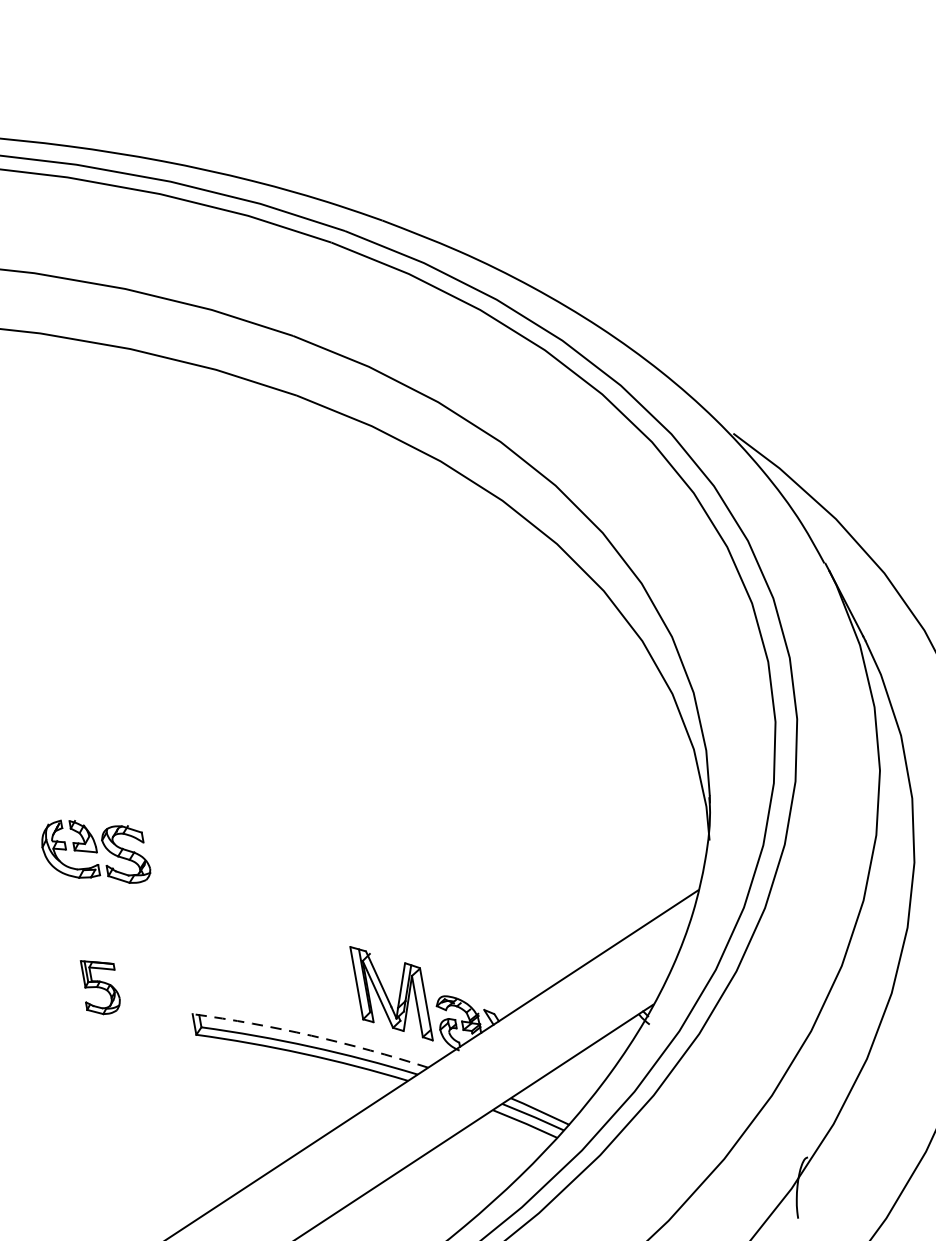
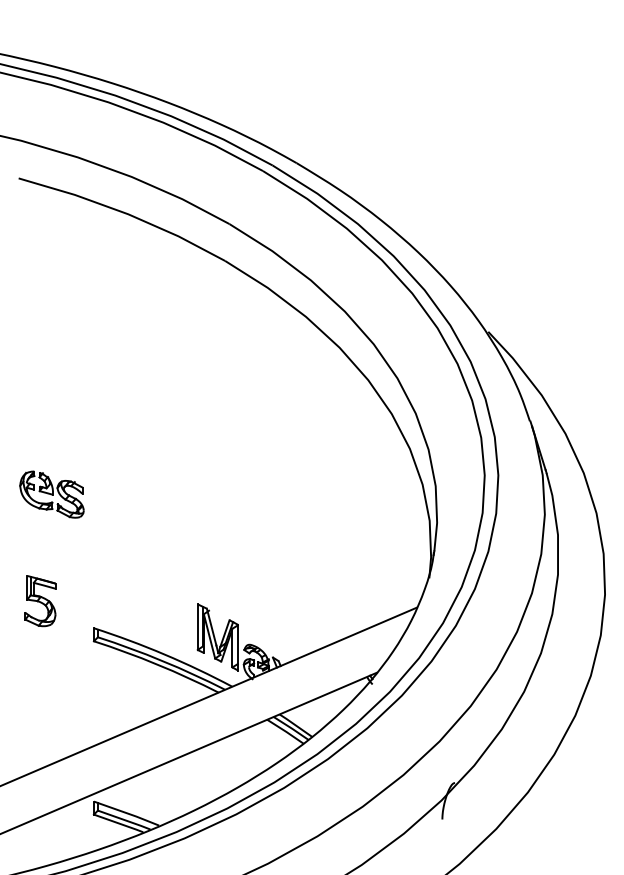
part: (94, 852) -> (51, 494), moved
part: (100, 986) -> (40, 601), size x1.43
arc: (311, 1035) -> (164, 654), dashed -> solid

